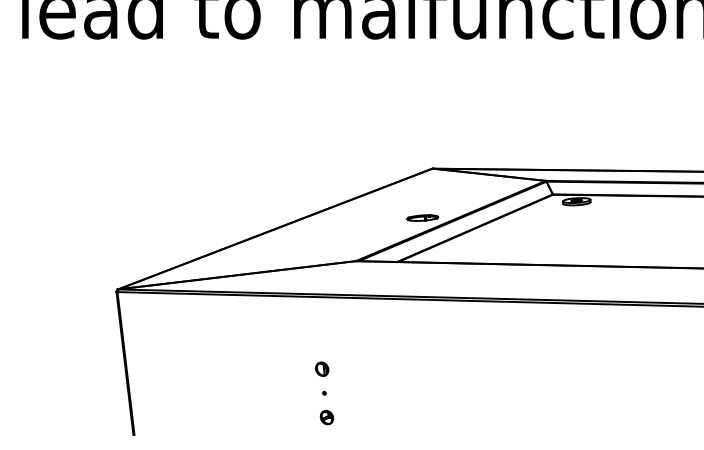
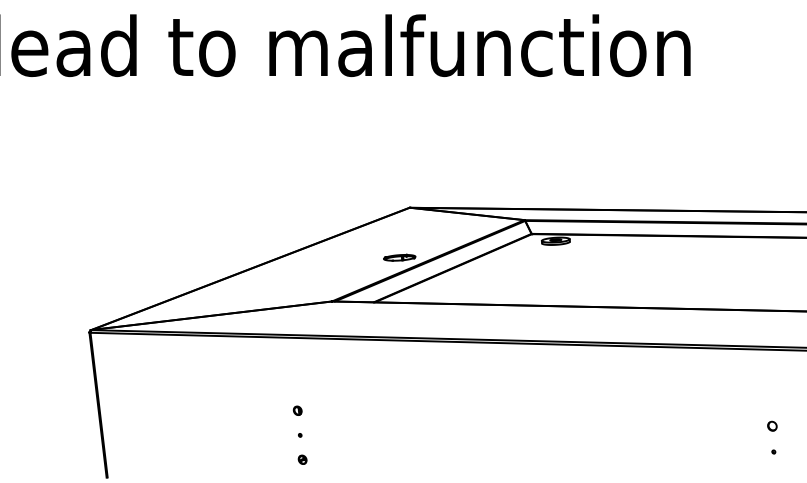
part: (321, 368) -> (297, 410), size x0.62
part: (326, 417) -> (302, 459), size x0.62

